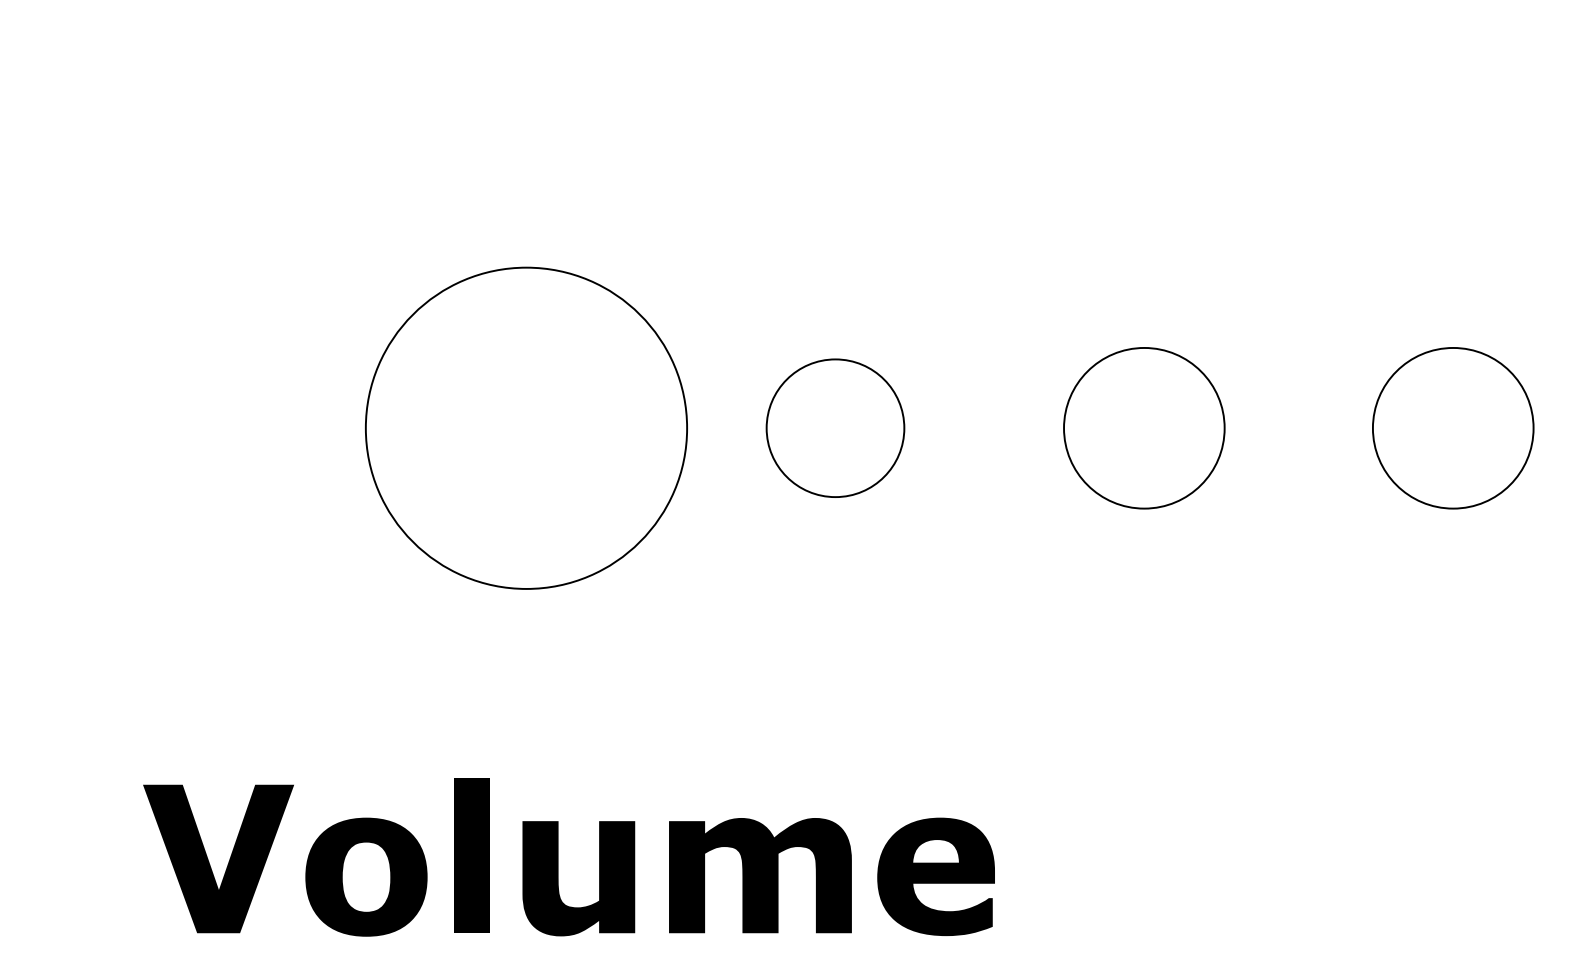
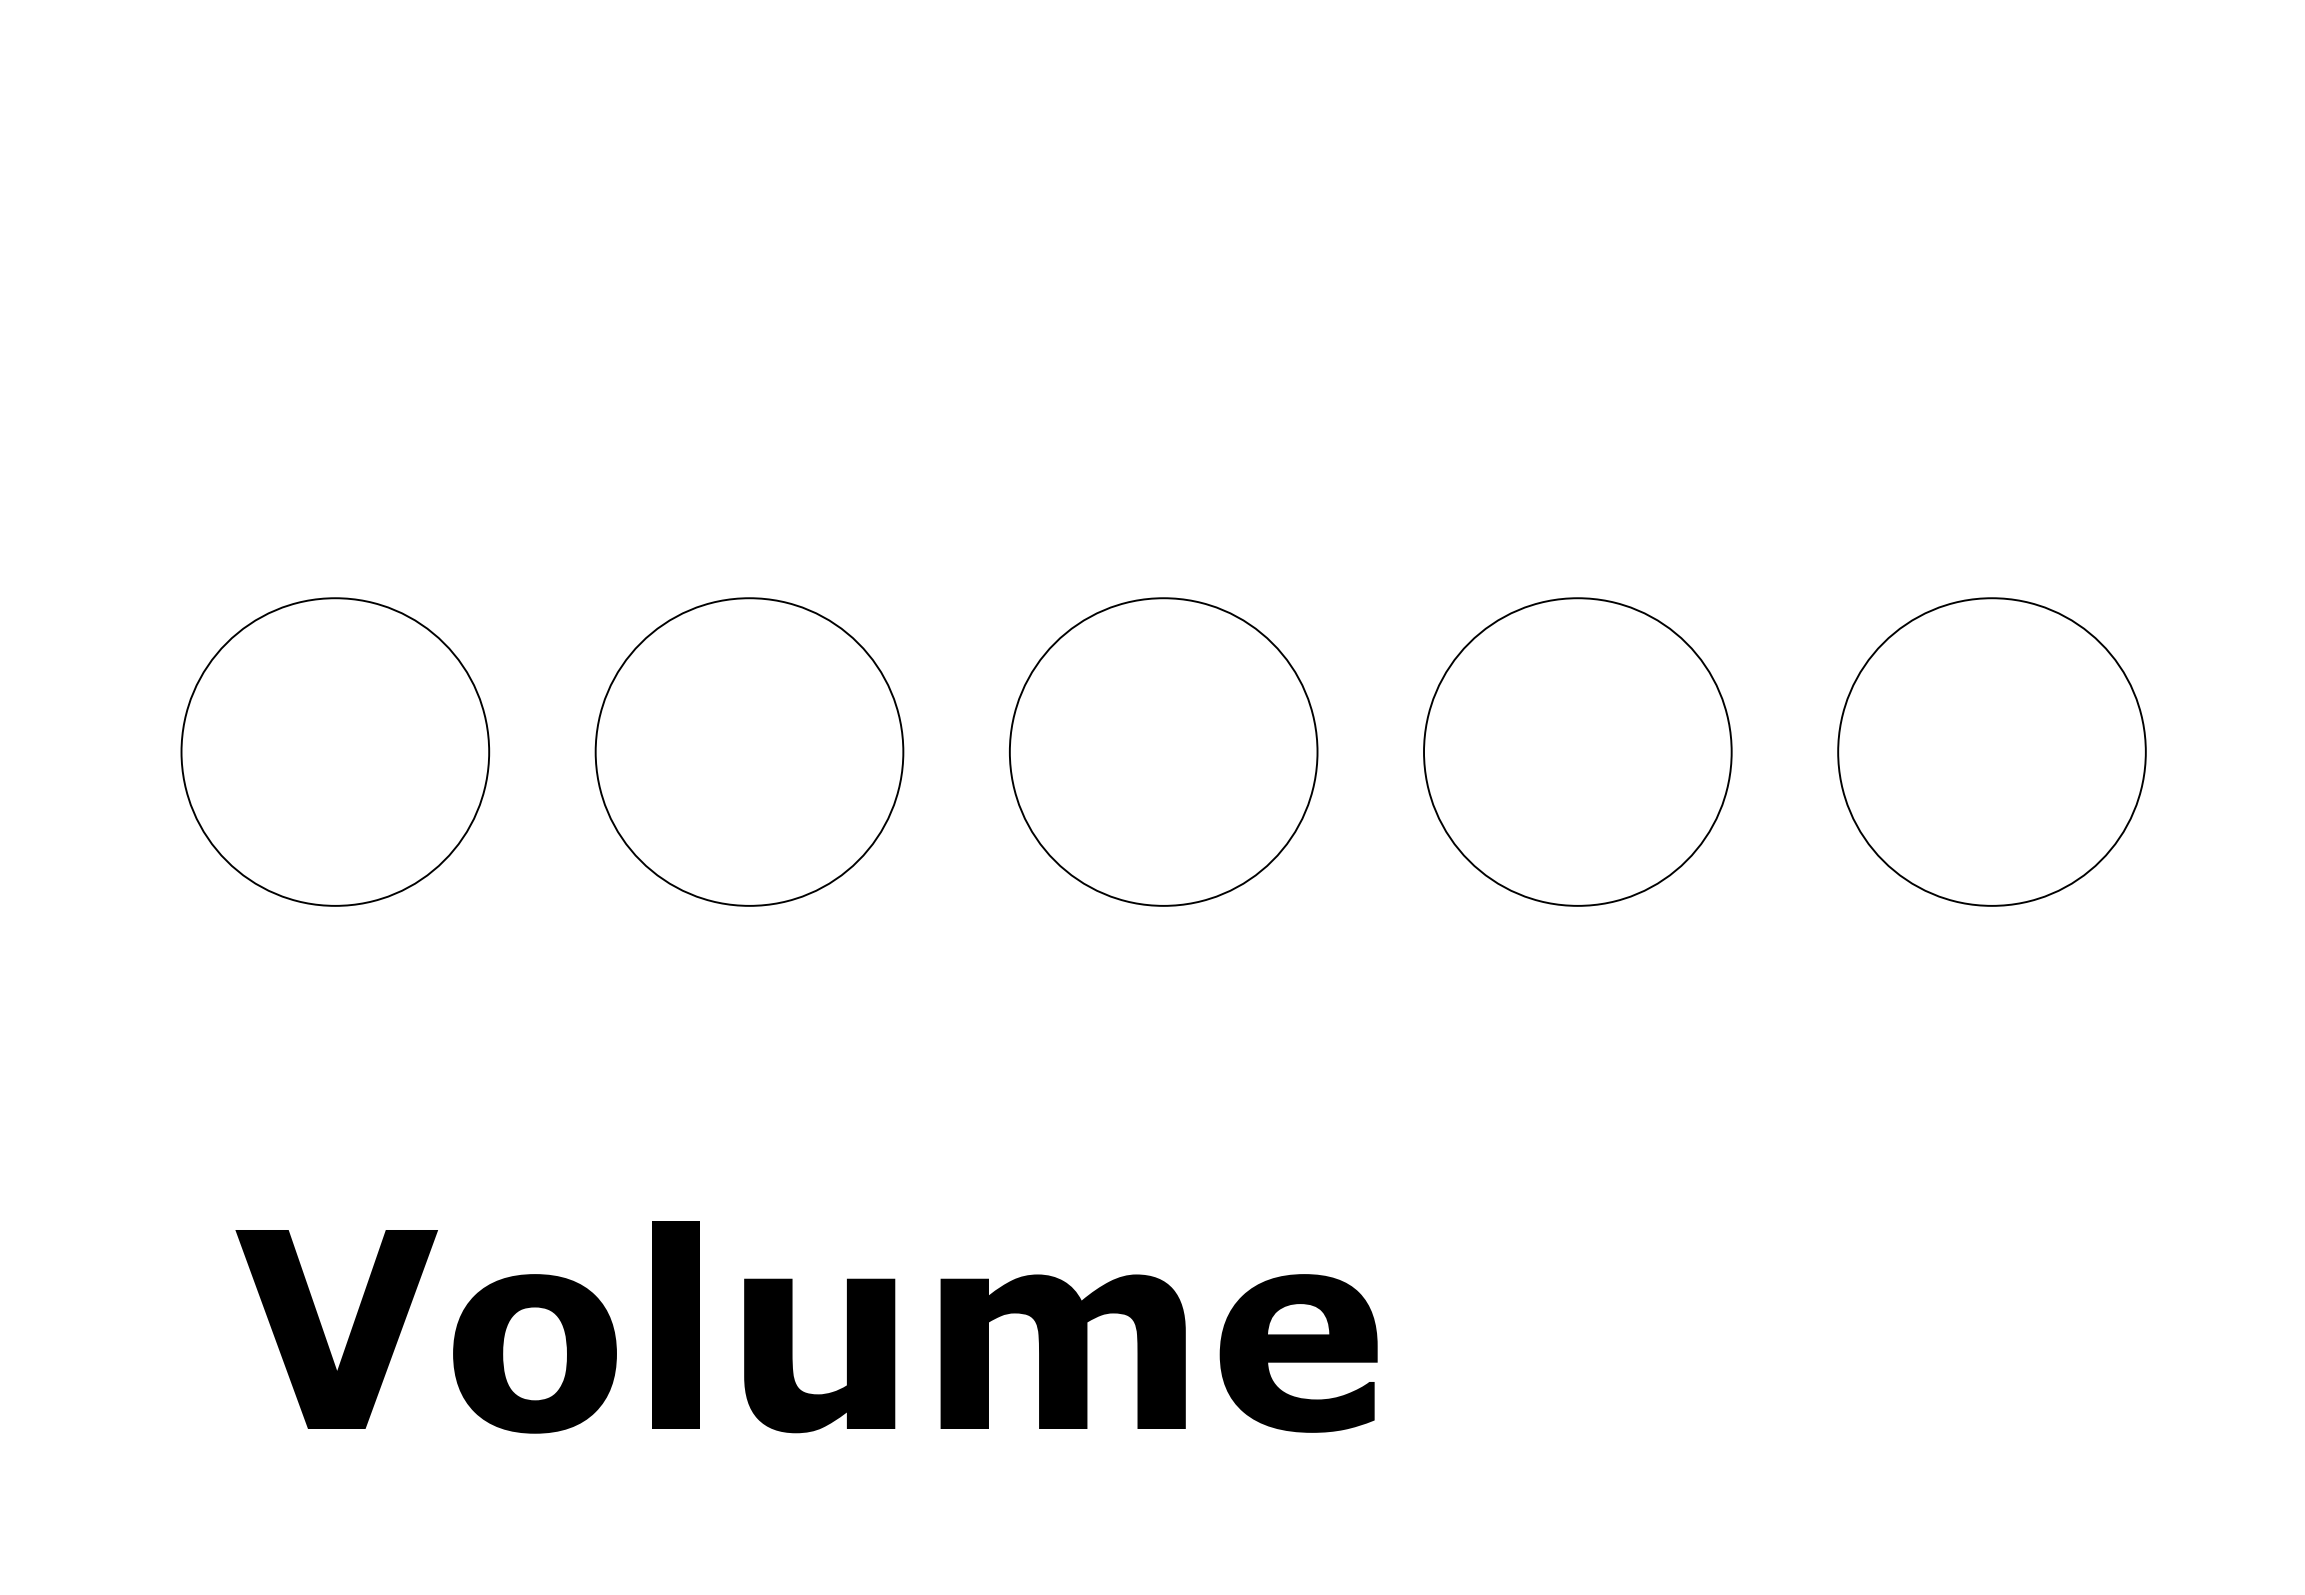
circle: (217, 427) -> (335, 751), added
circle: (526, 427) -> (749, 751), size x0.71
circle: (835, 427) -> (1163, 751), size x1.67
circle: (1144, 427) -> (1577, 751), size x1.43
circle: (1452, 427) -> (1991, 751), size x1.43

